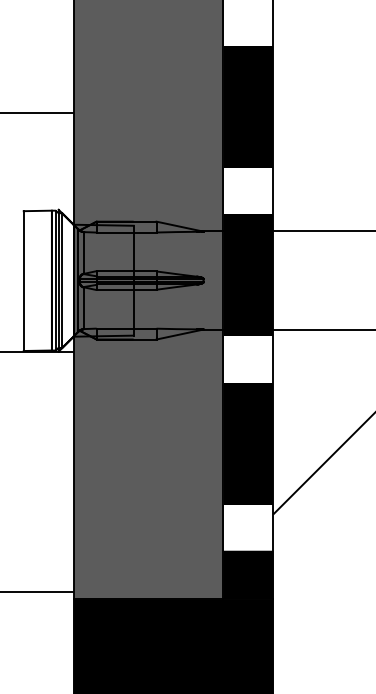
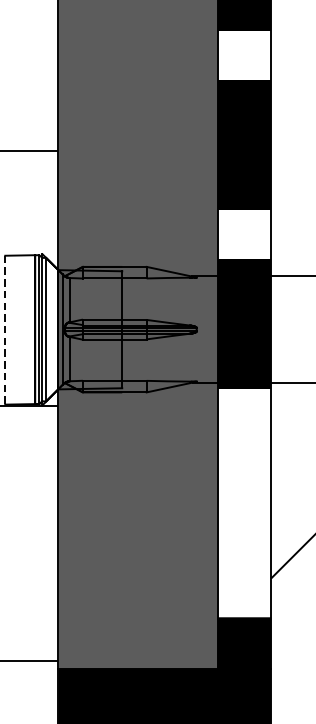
line: (23, 281) -> (4, 330), solid -> dashed
fill: (248, 443) -> (244, 503), removed

